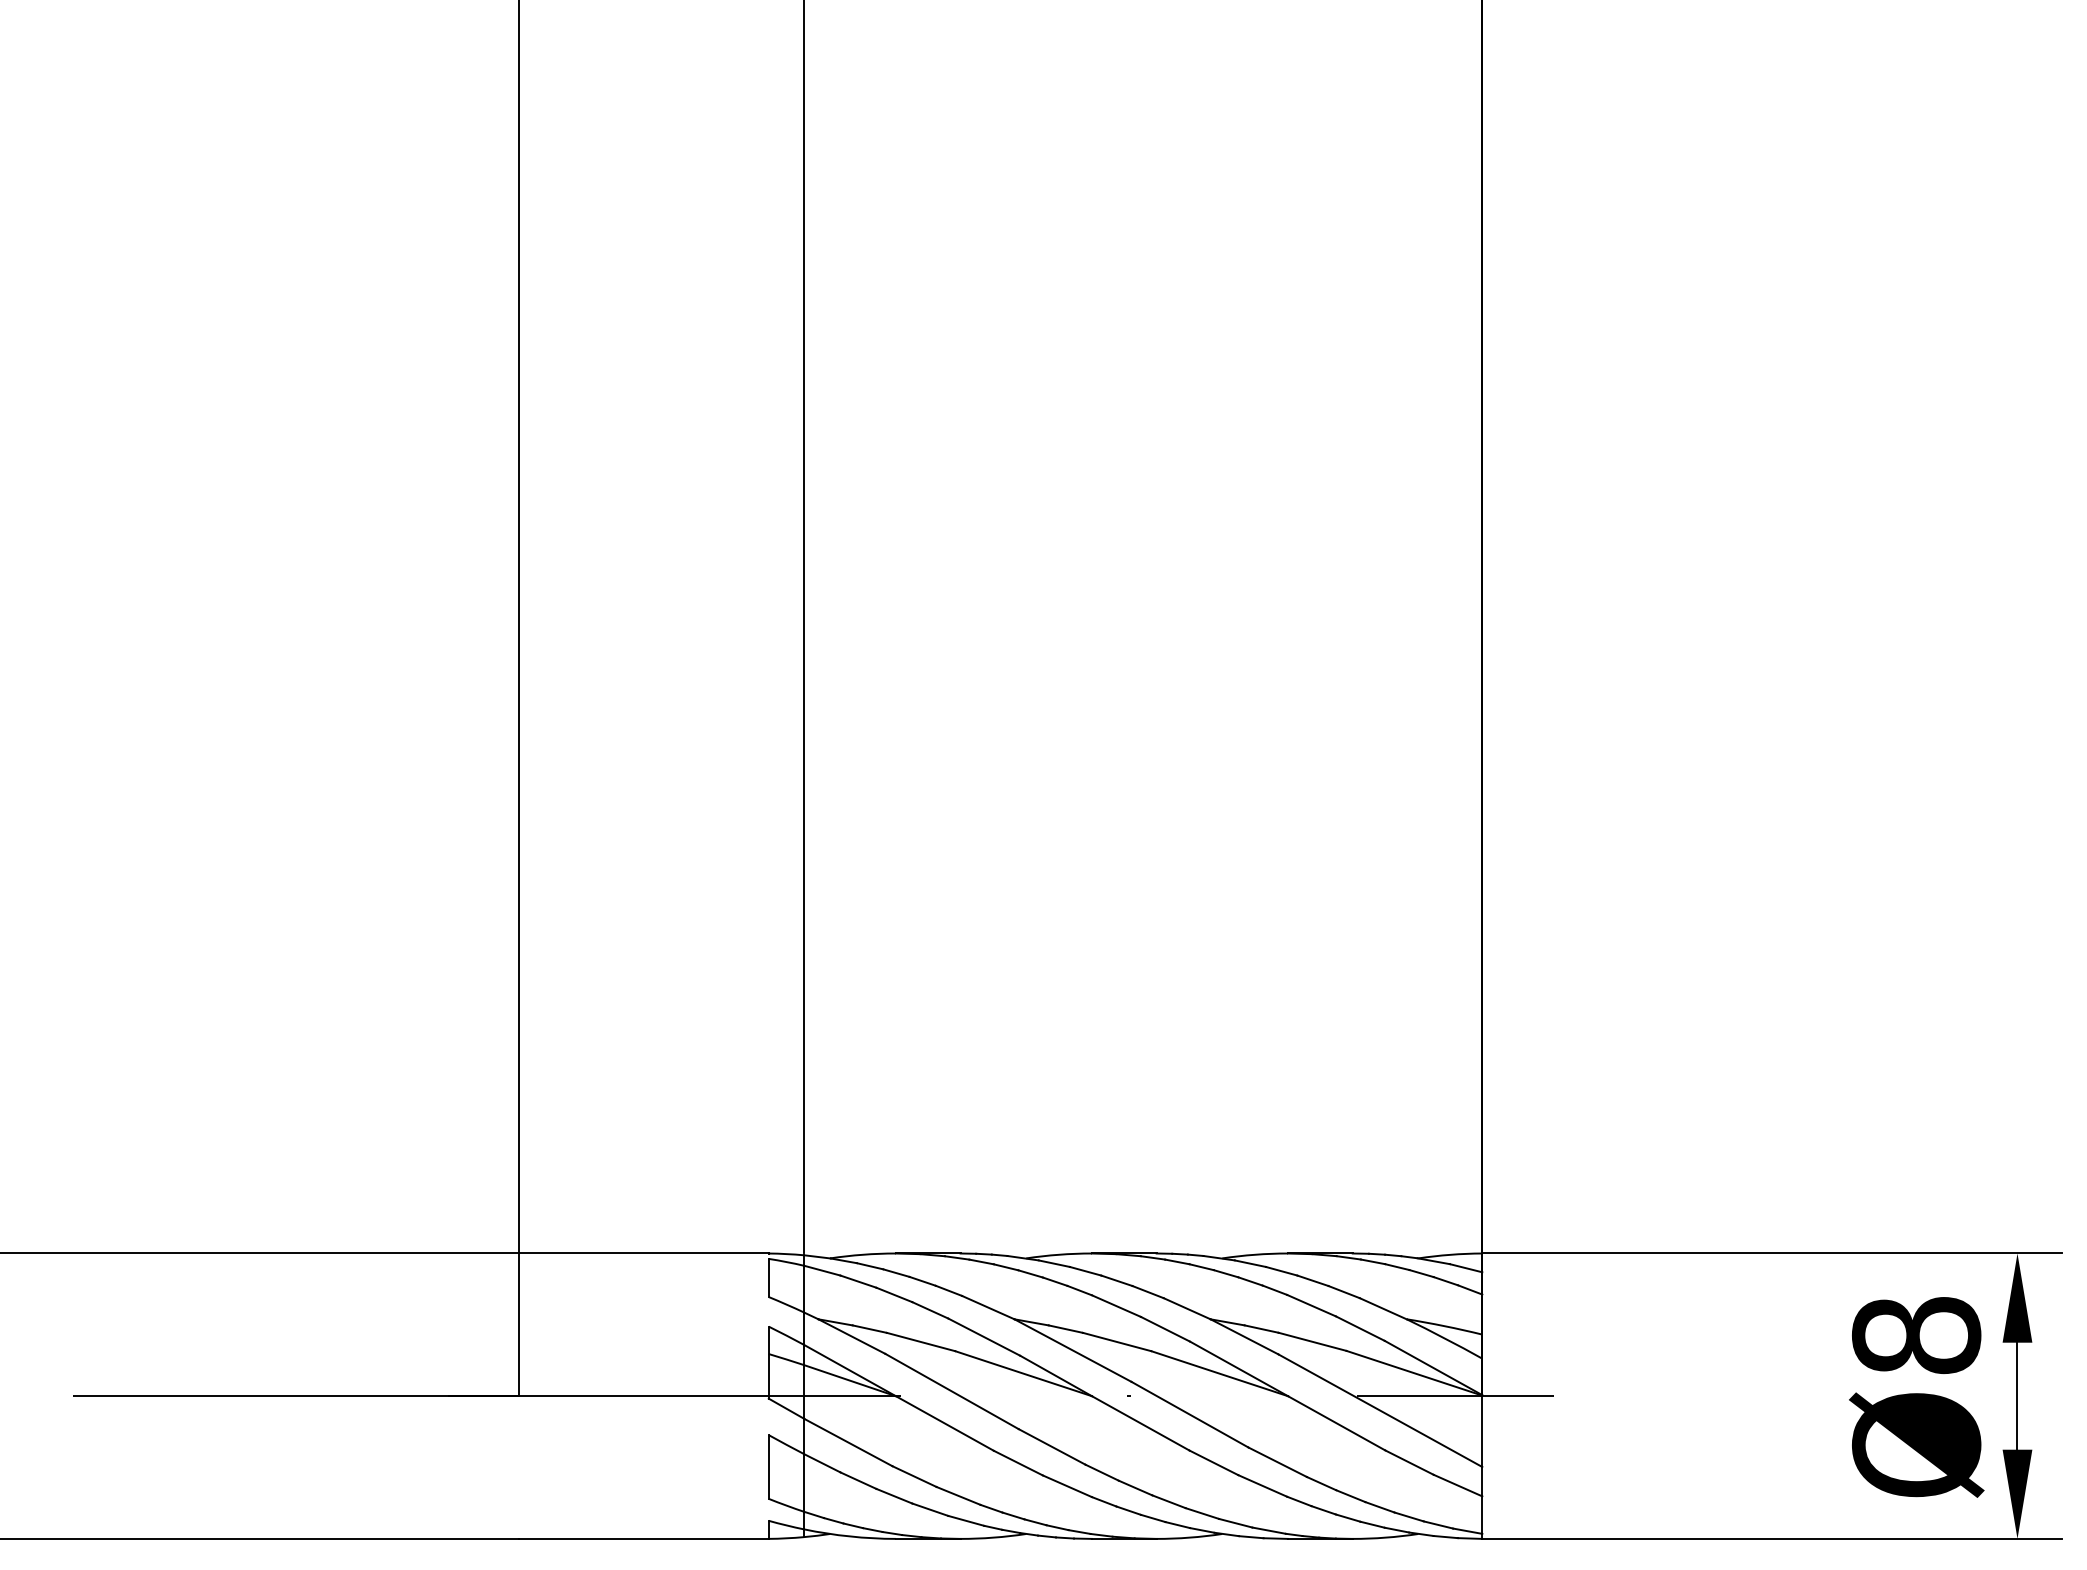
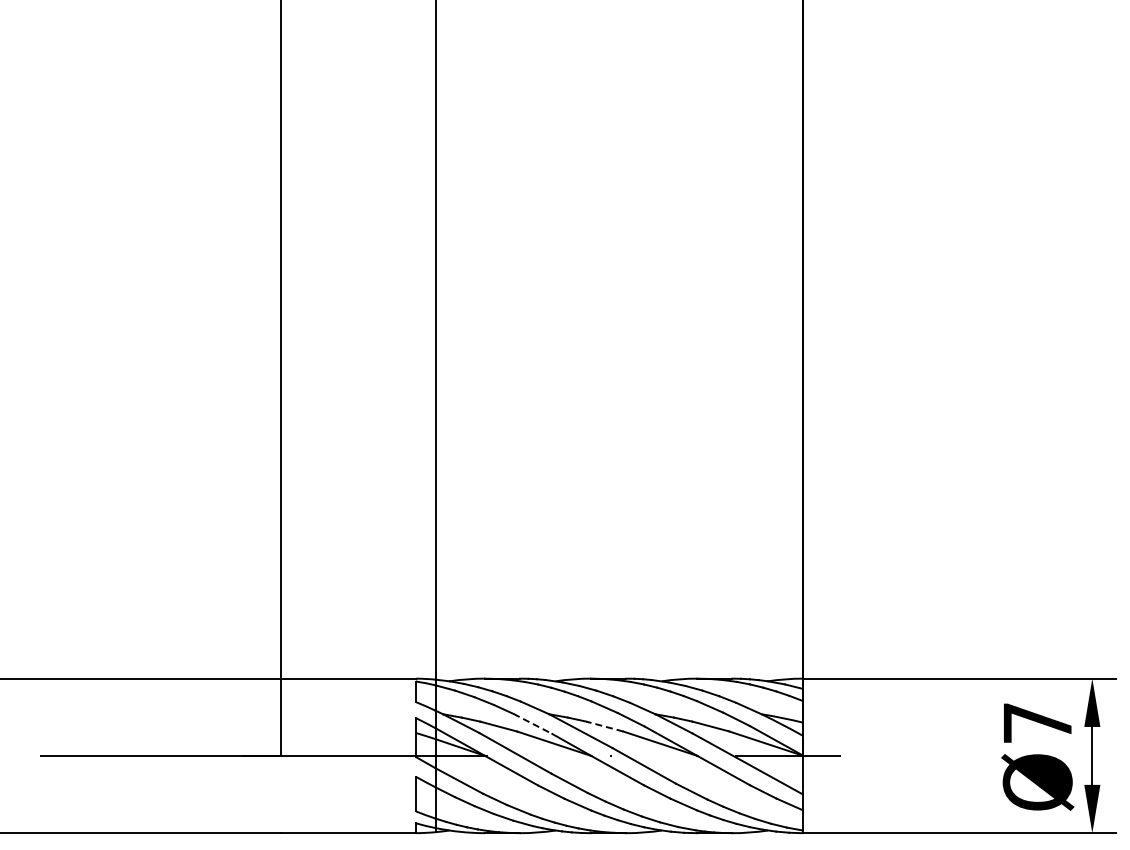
text: (1916, 1334) -> (1037, 722), Ø8 -> Ø7
line: (983, 1336) -> (532, 723), solid -> dashed
line: (1116, 1341) -> (604, 726), solid -> dashed

